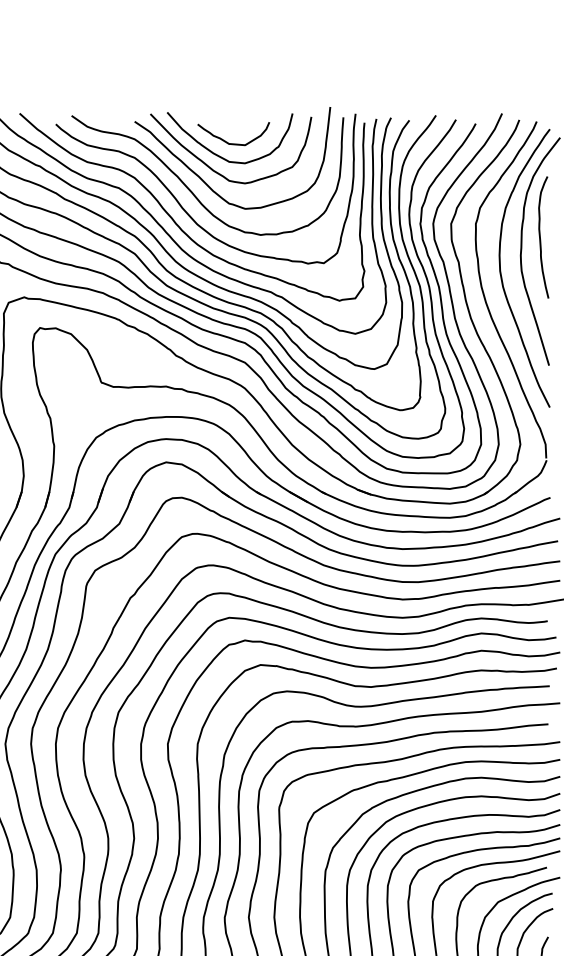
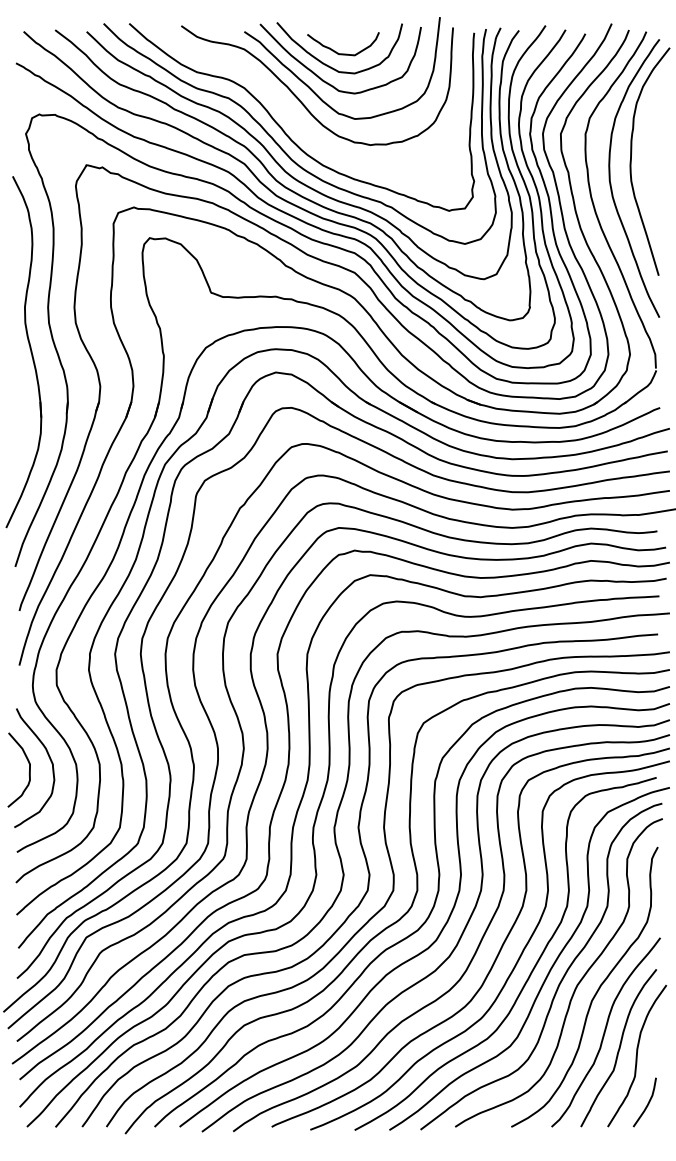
curve: (181, 205) -> (291, 115), removed
curve: (540, 237) -> (650, 147), removed

